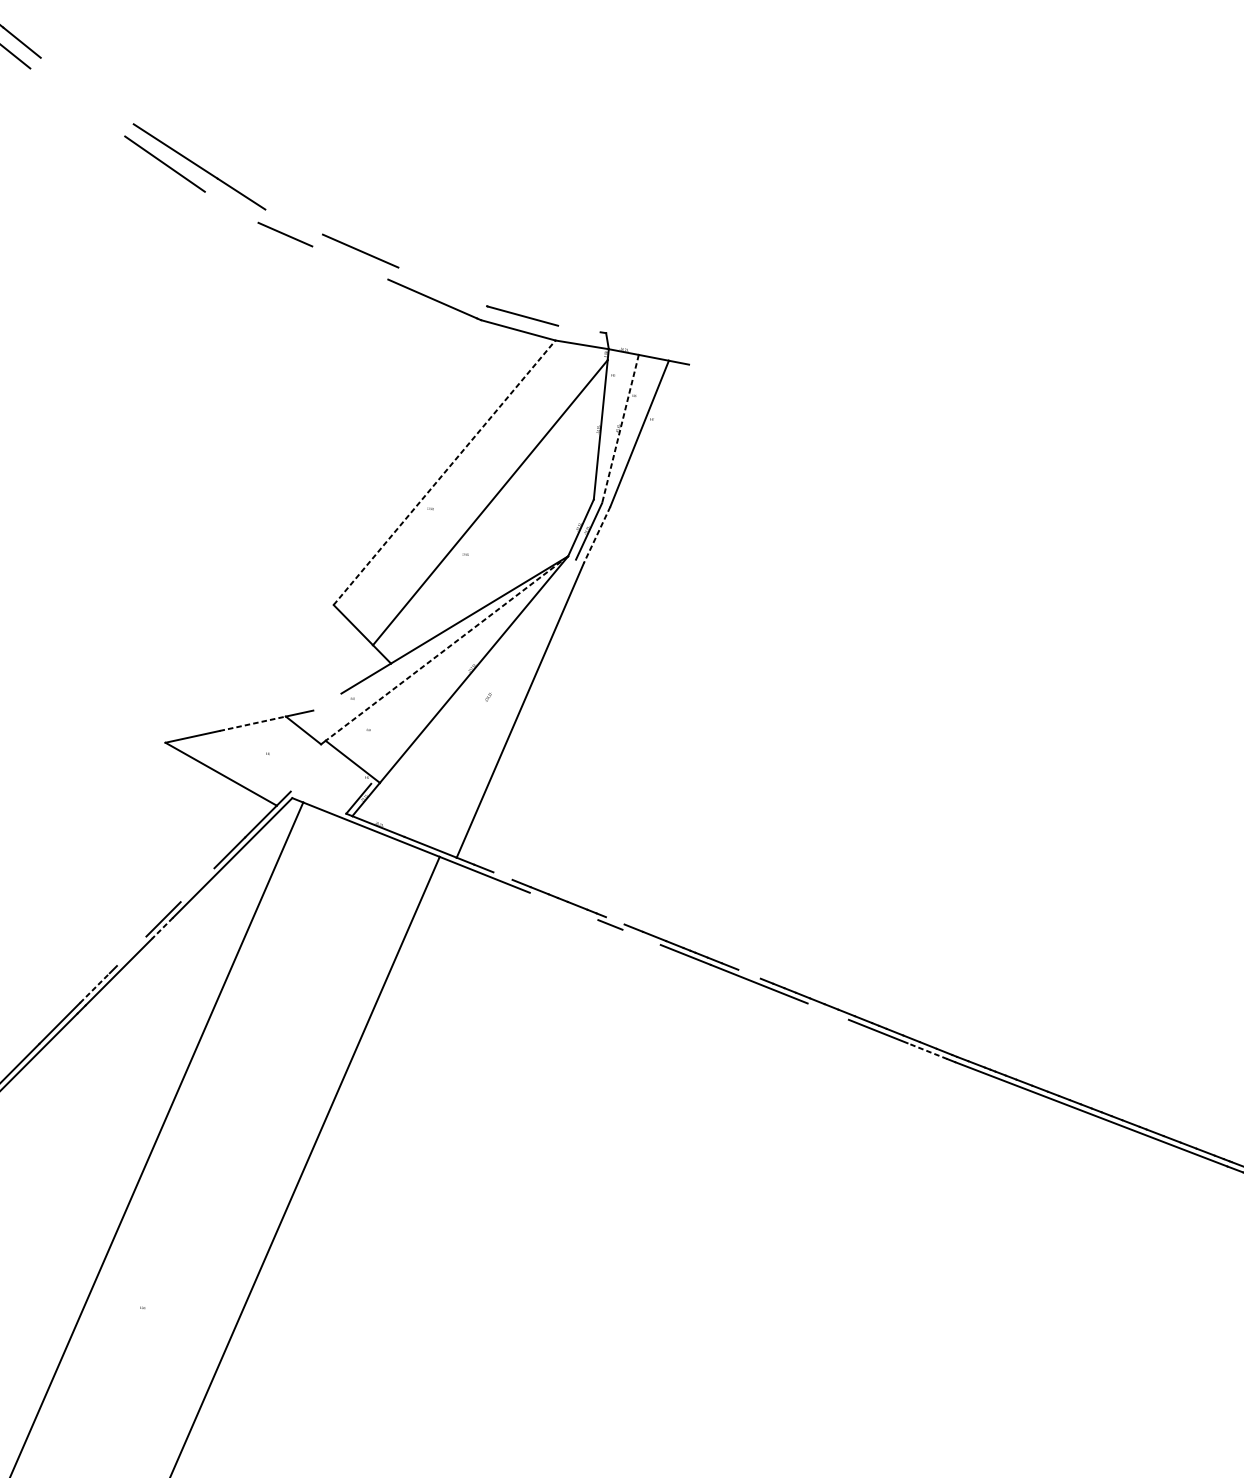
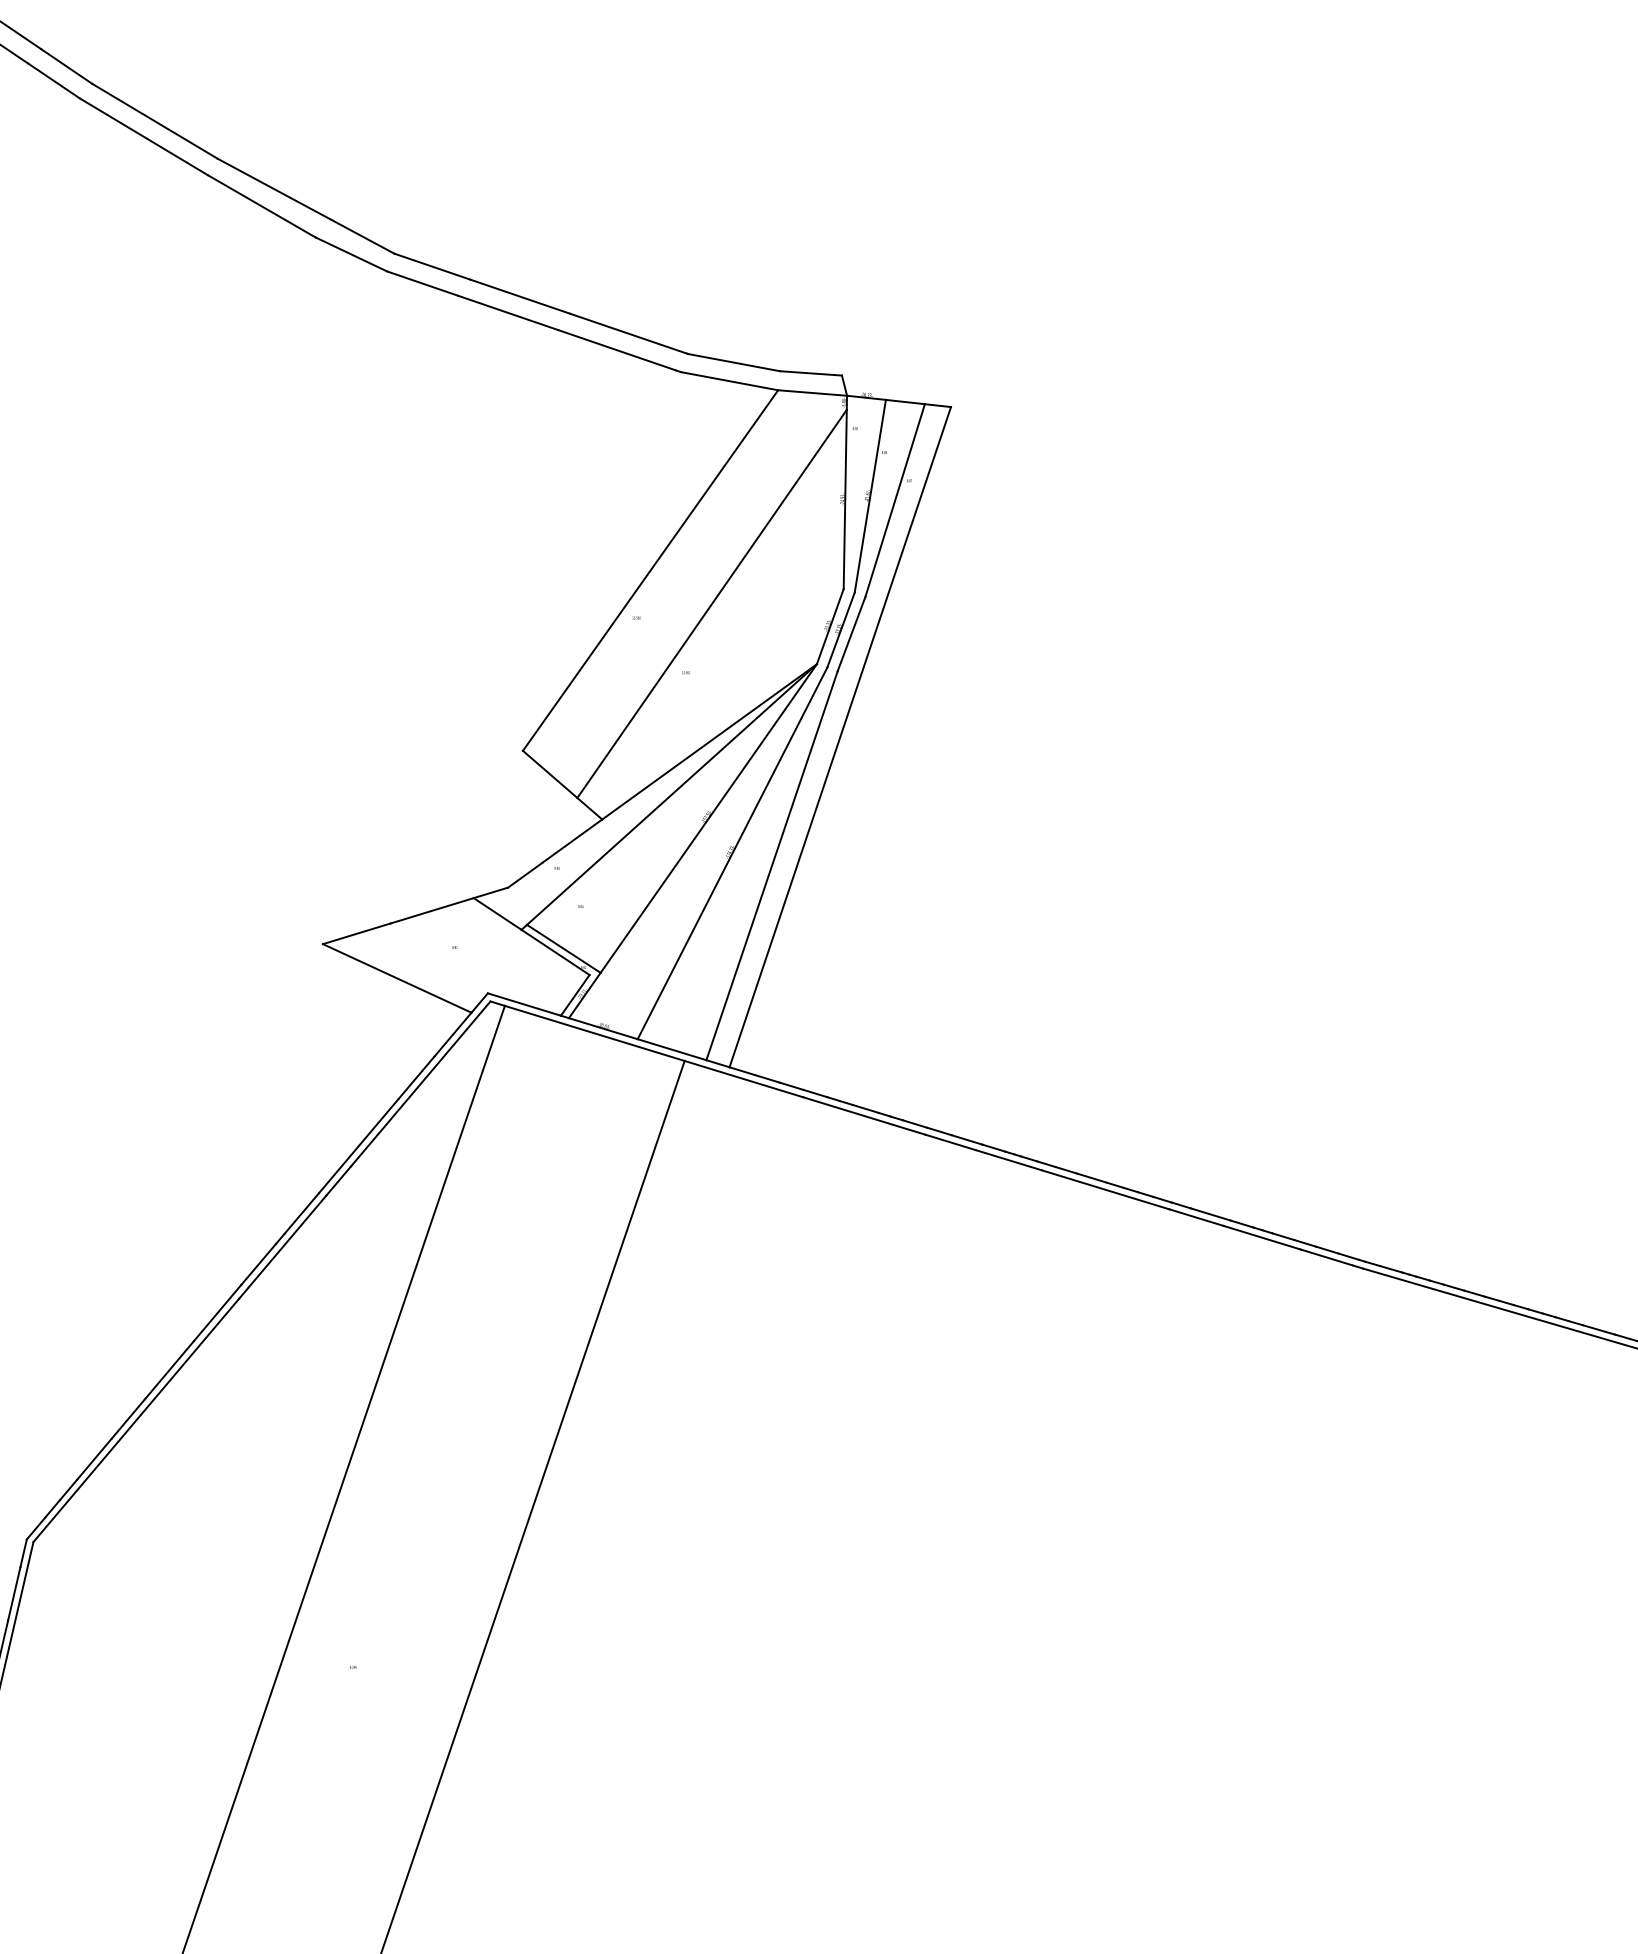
line: (87, 90) -> (154, 120), added
line: (77, 102) -> (143, 136), added
line: (231, 207) -> (351, 254), added
line: (294, 221) -> (432, 266), added
line: (350, 262) -> (508, 312), added
line: (442, 286) -> (628, 333), added
line: (578, 329) -> (806, 373), added
line: (620, 429) -> (870, 496), dashed -> solid
line: (444, 472) -> (650, 570), dashed -> solid
line: (597, 535) -> (851, 634), dashed -> solid
line: (581, 614) -> (840, 737), added
line: (446, 648) -> (671, 794), dashed -> solid
line: (490, 698) -> (732, 853), added
line: (327, 702) -> (525, 875), added
line: (252, 723) -> (432, 910), dashed -> solid
line: (346, 764) -> (555, 952), added
line: (317, 802) -> (523, 1004), added
line: (502, 875) -> (766, 1078), added
line: (197, 885) -> (378, 1122), added
line: (564, 905) -> (848, 1110), added
line: (614, 920) -> (914, 1123), added
line: (162, 927) -> (338, 1180), dashed -> solid
line: (641, 937) -> (950, 1142), added
line: (131, 951) -> (301, 1213), added
line: (749, 973) -> (1091, 1177), added
line: (94, 988) -> (258, 1264), dashed -> solid
line: (828, 1011) -> (1196, 1217), added
line: (927, 1051) -> (1326, 1257), dashed -> solid

